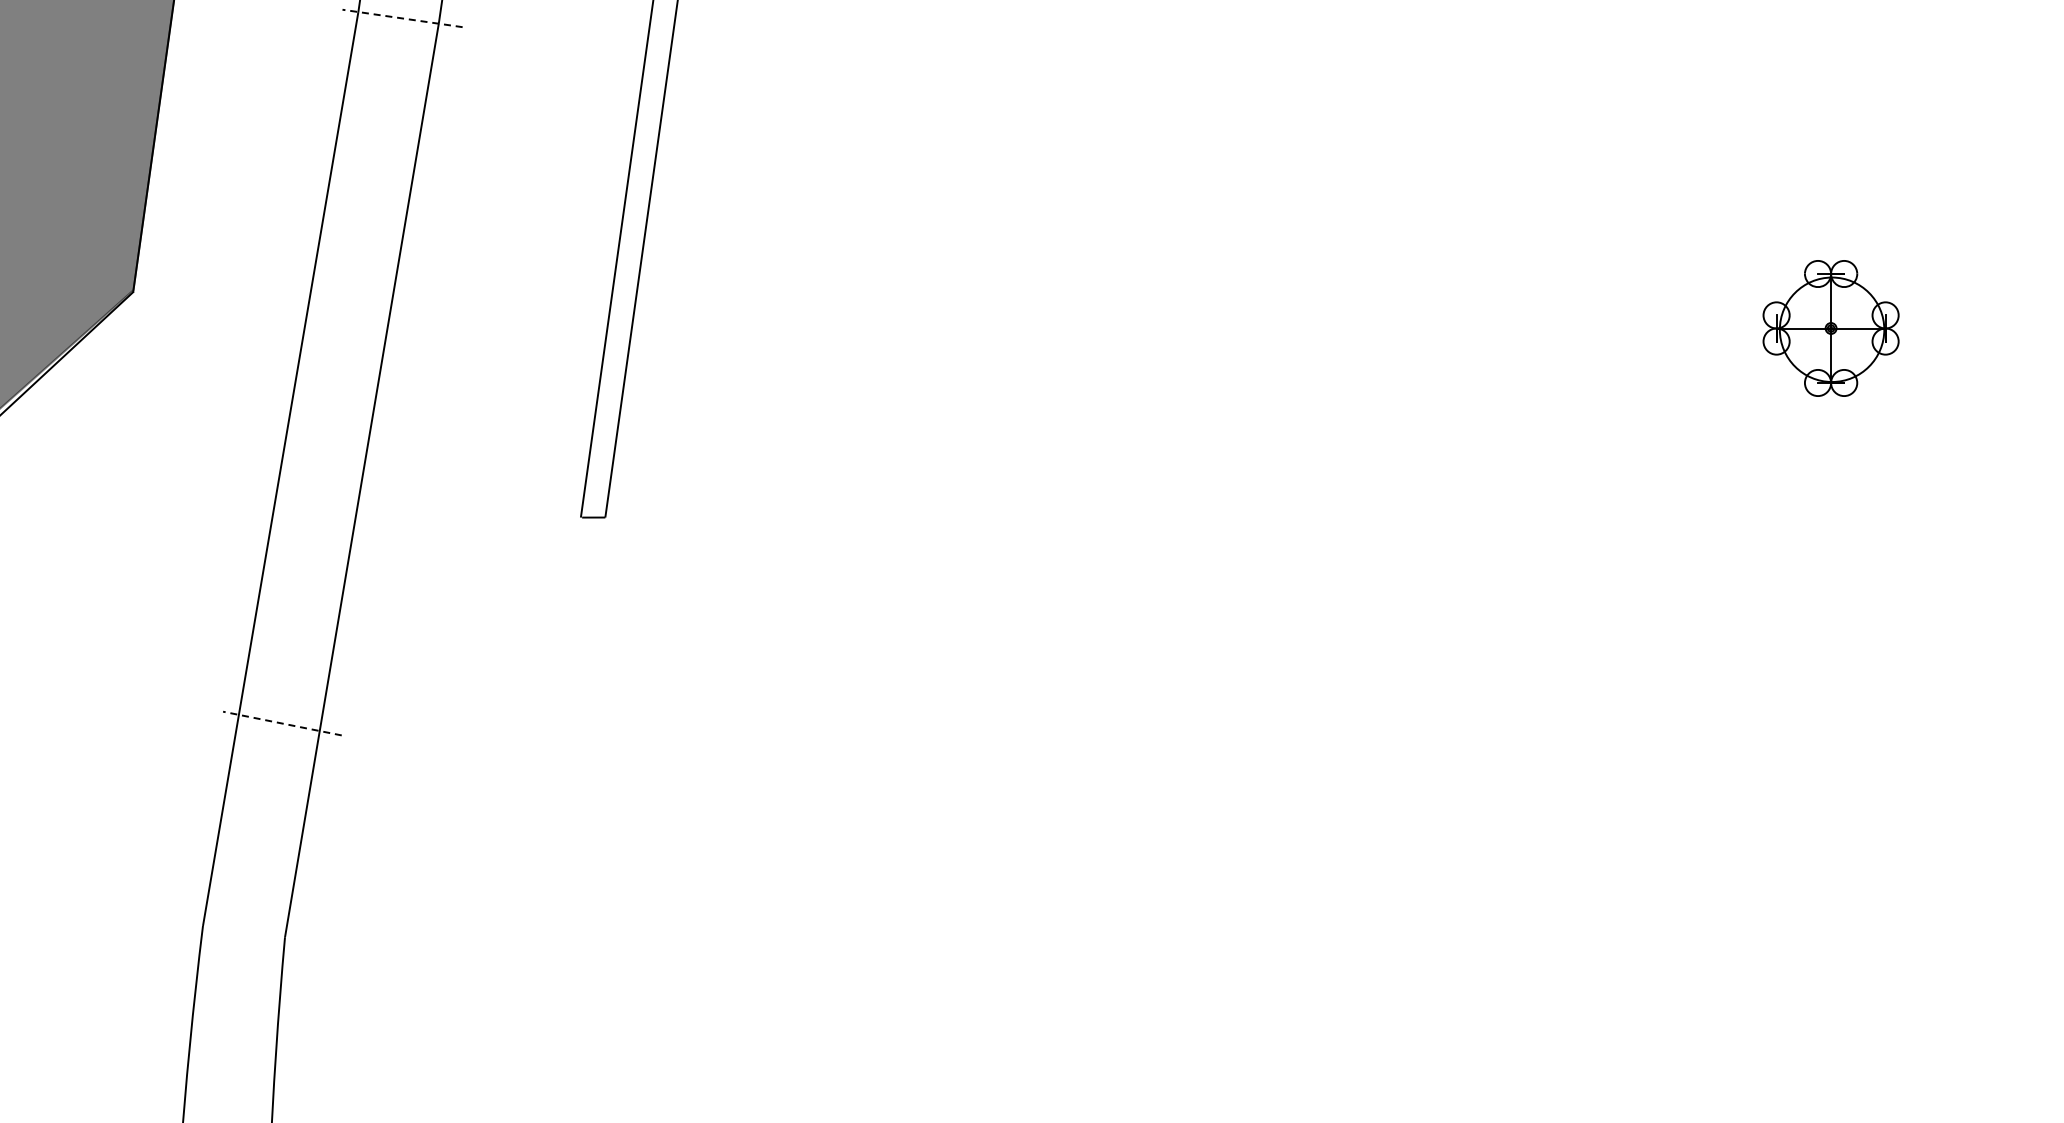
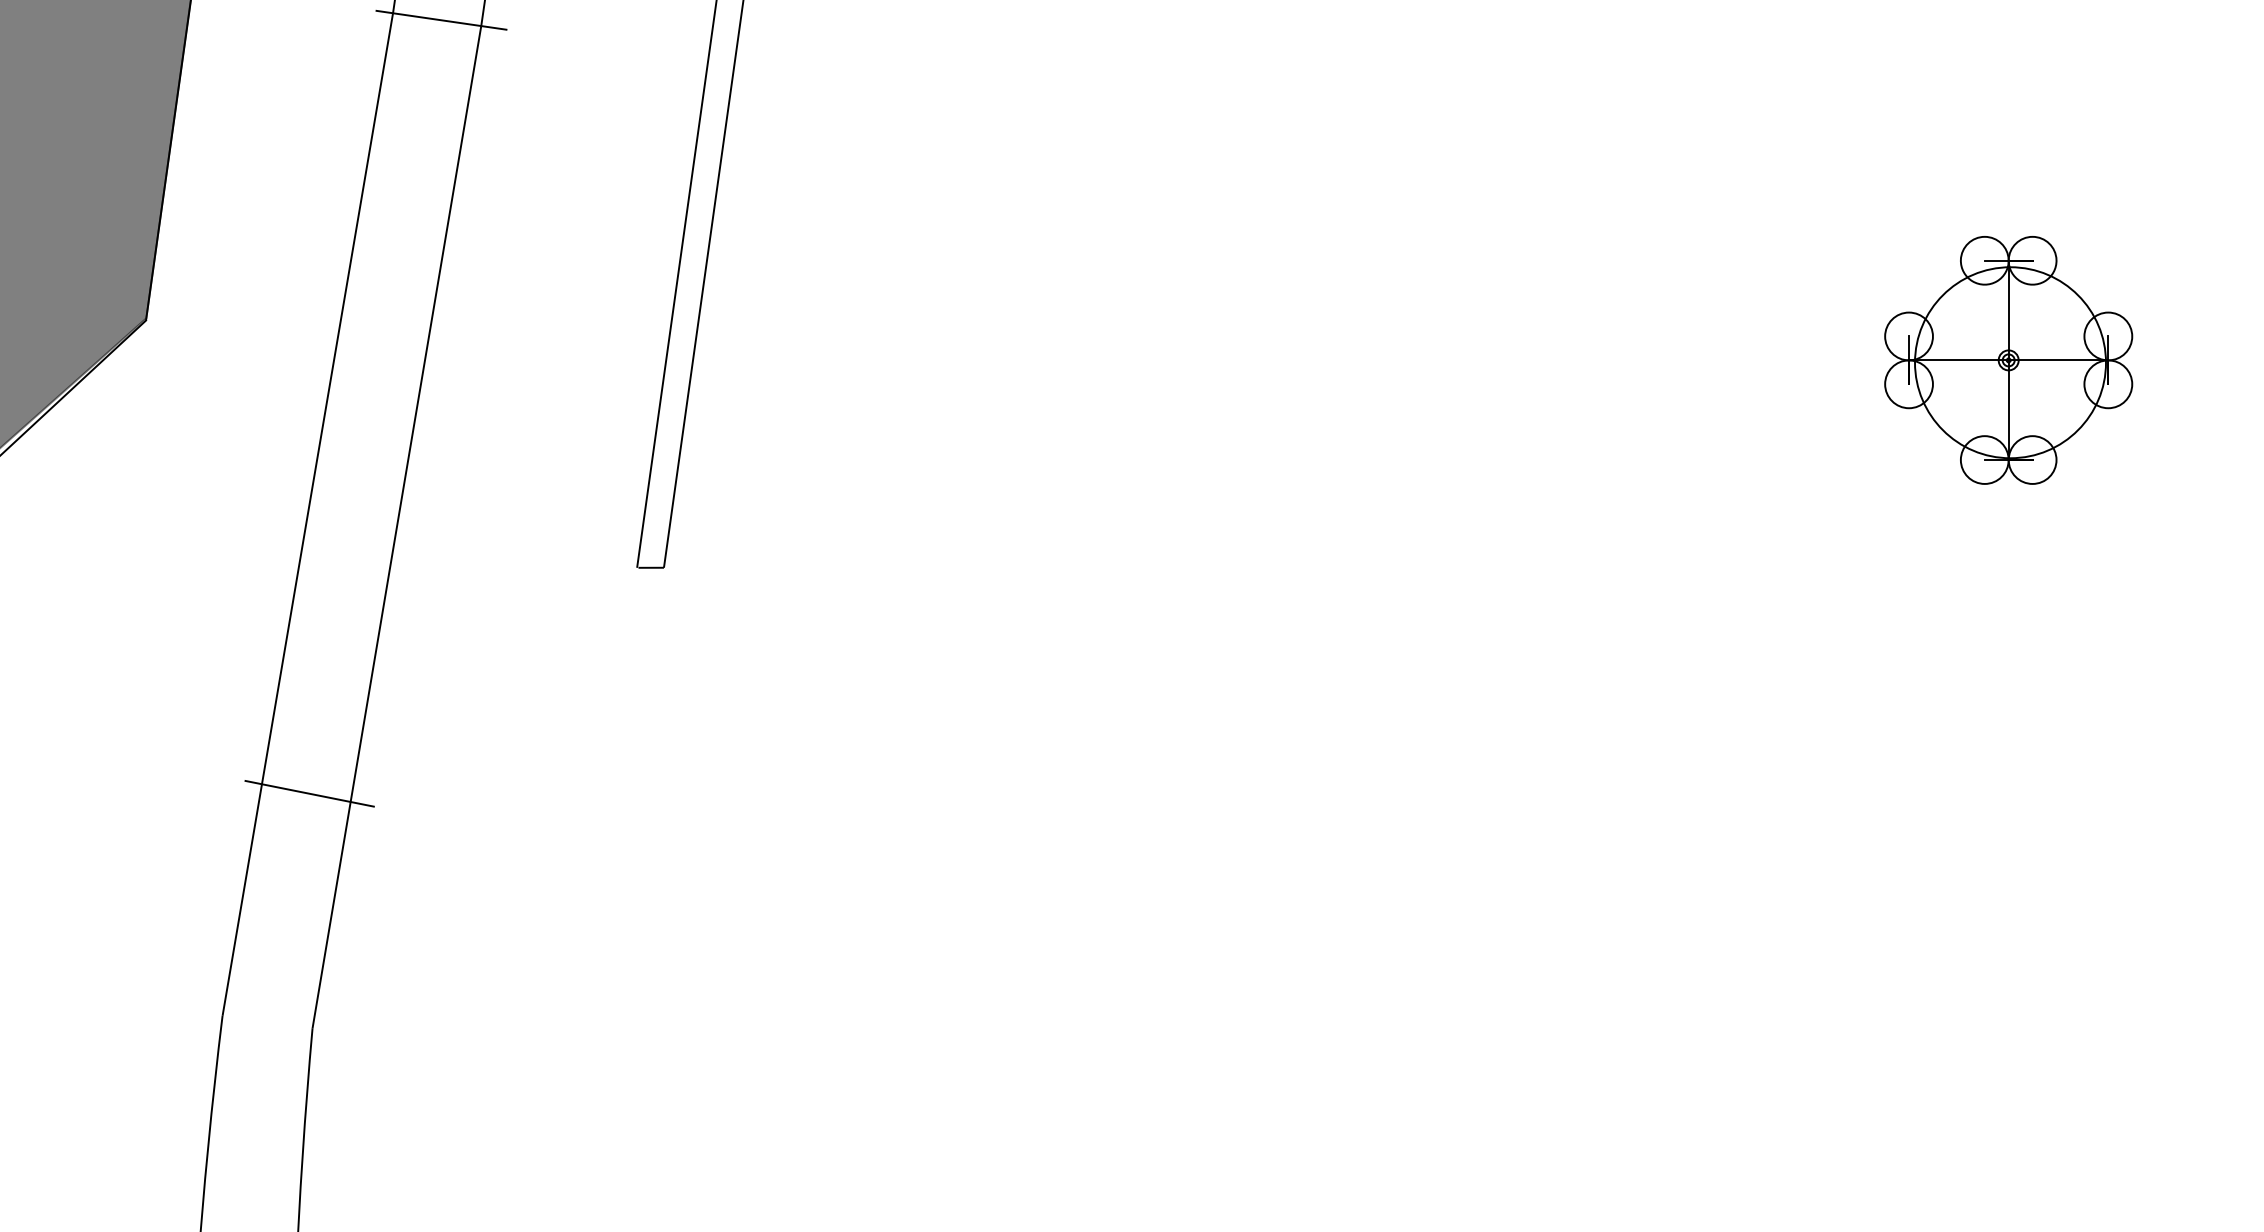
line: (402, 18) -> (441, 20), dashed -> solid
part: (1830, 328) -> (2007, 360), size x1.67
line: (282, 723) -> (309, 793), dashed -> solid

